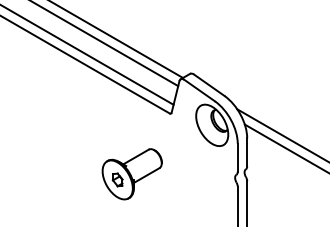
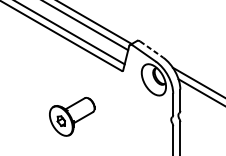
line: (209, 85) -> (151, 49), solid -> dashed
part: (131, 174) -> (71, 117), moved

